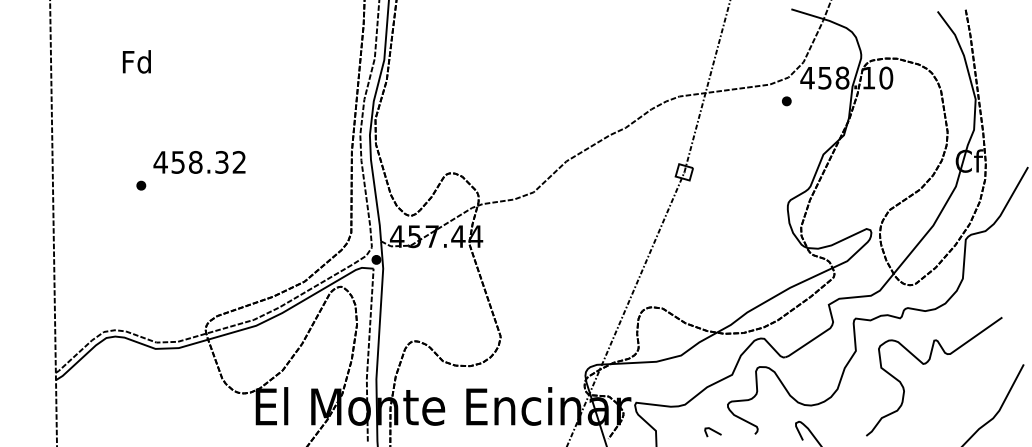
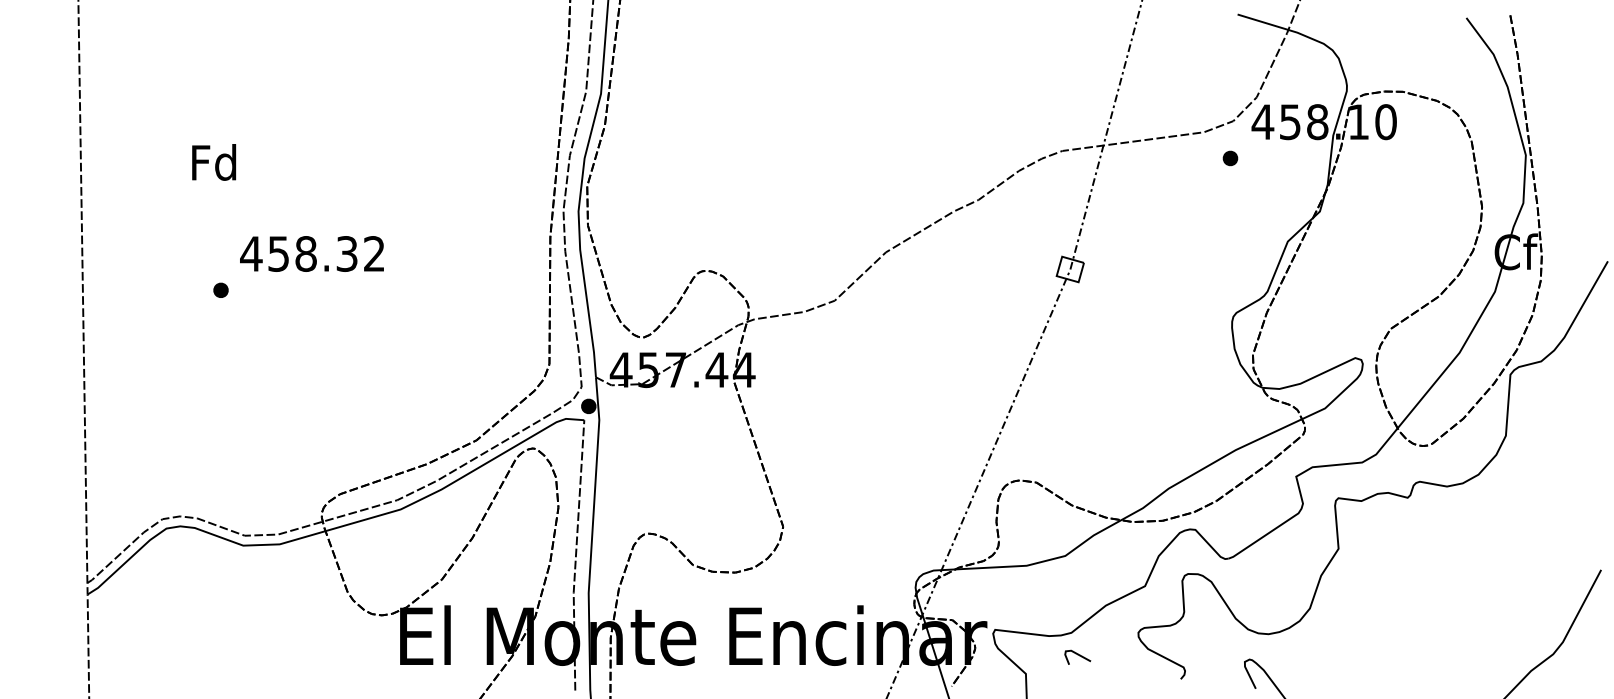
text: (136, 61) -> (213, 161), moved
curve: (927, 363) -> (1450, 568), removed
line: (712, 431) -> (1076, 656), moved

